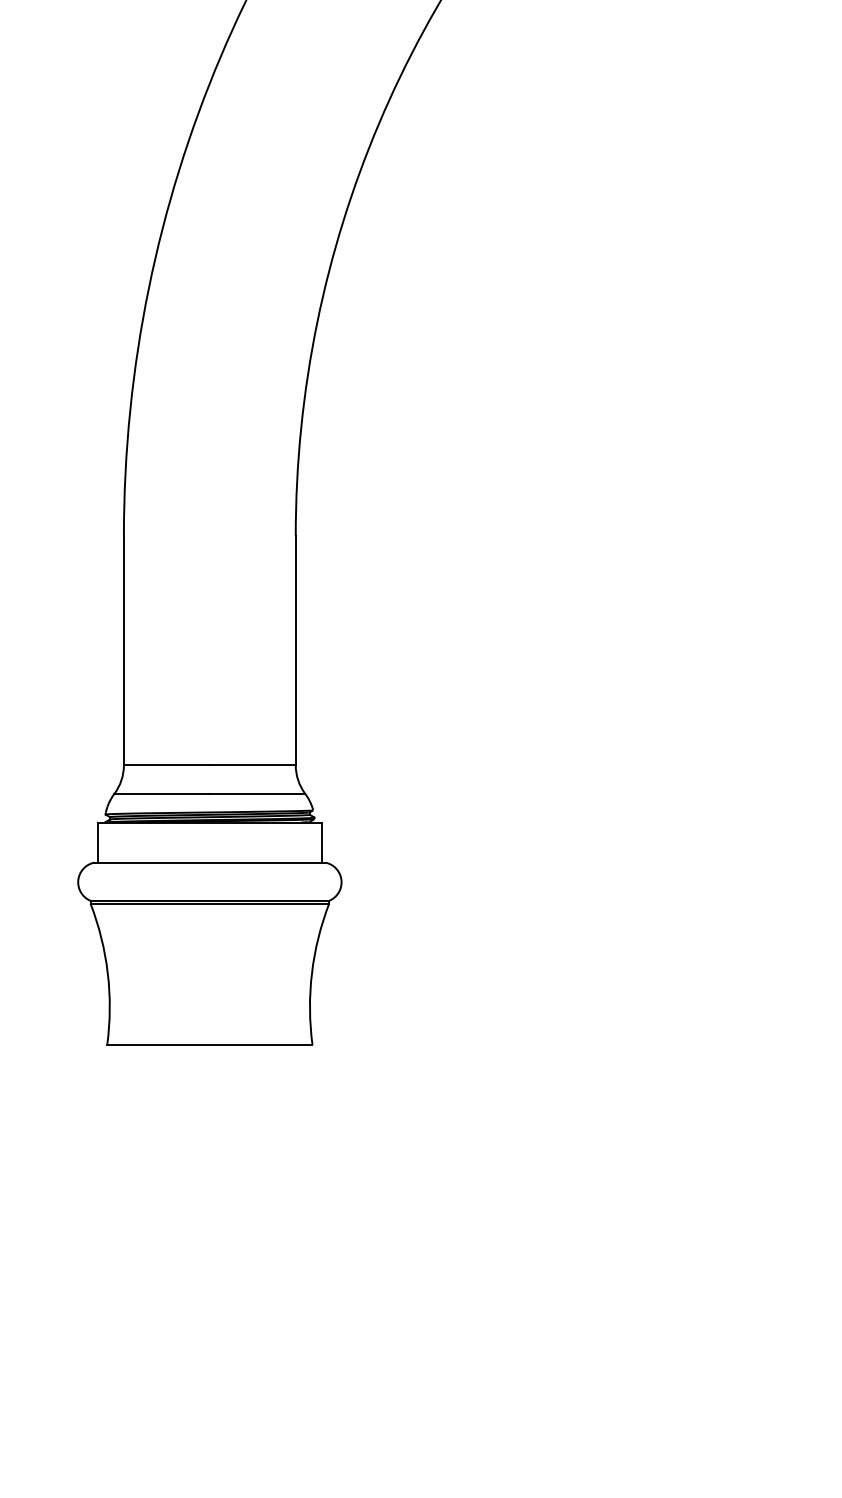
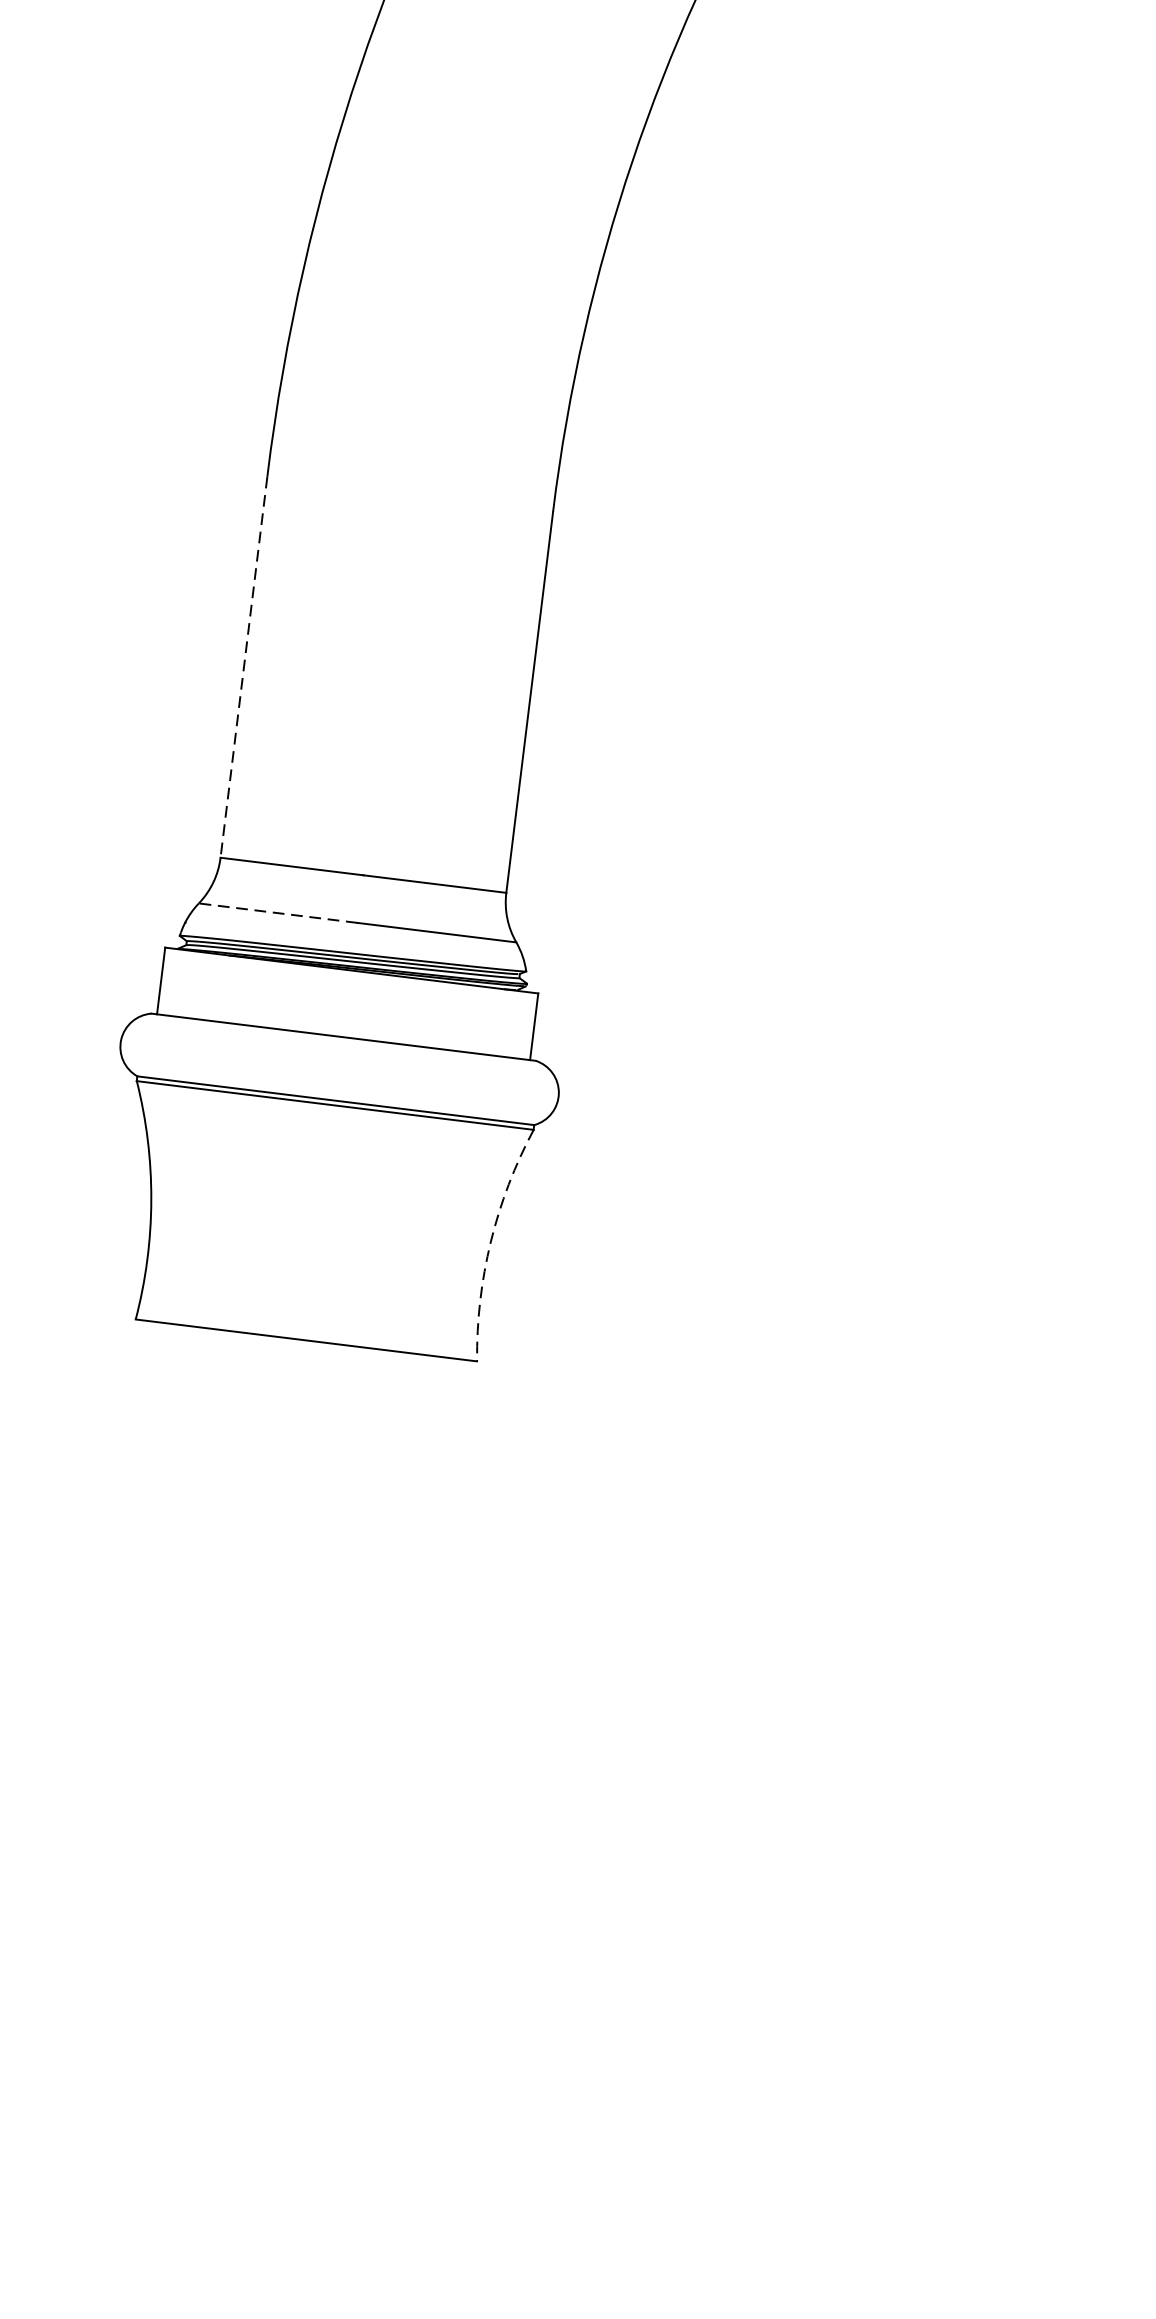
line: (123, 650) -> (243, 666), solid -> dashed
line: (162, 793) -> (278, 912), solid -> dashed
arc: (311, 973) -> (489, 1242), solid -> dashed

